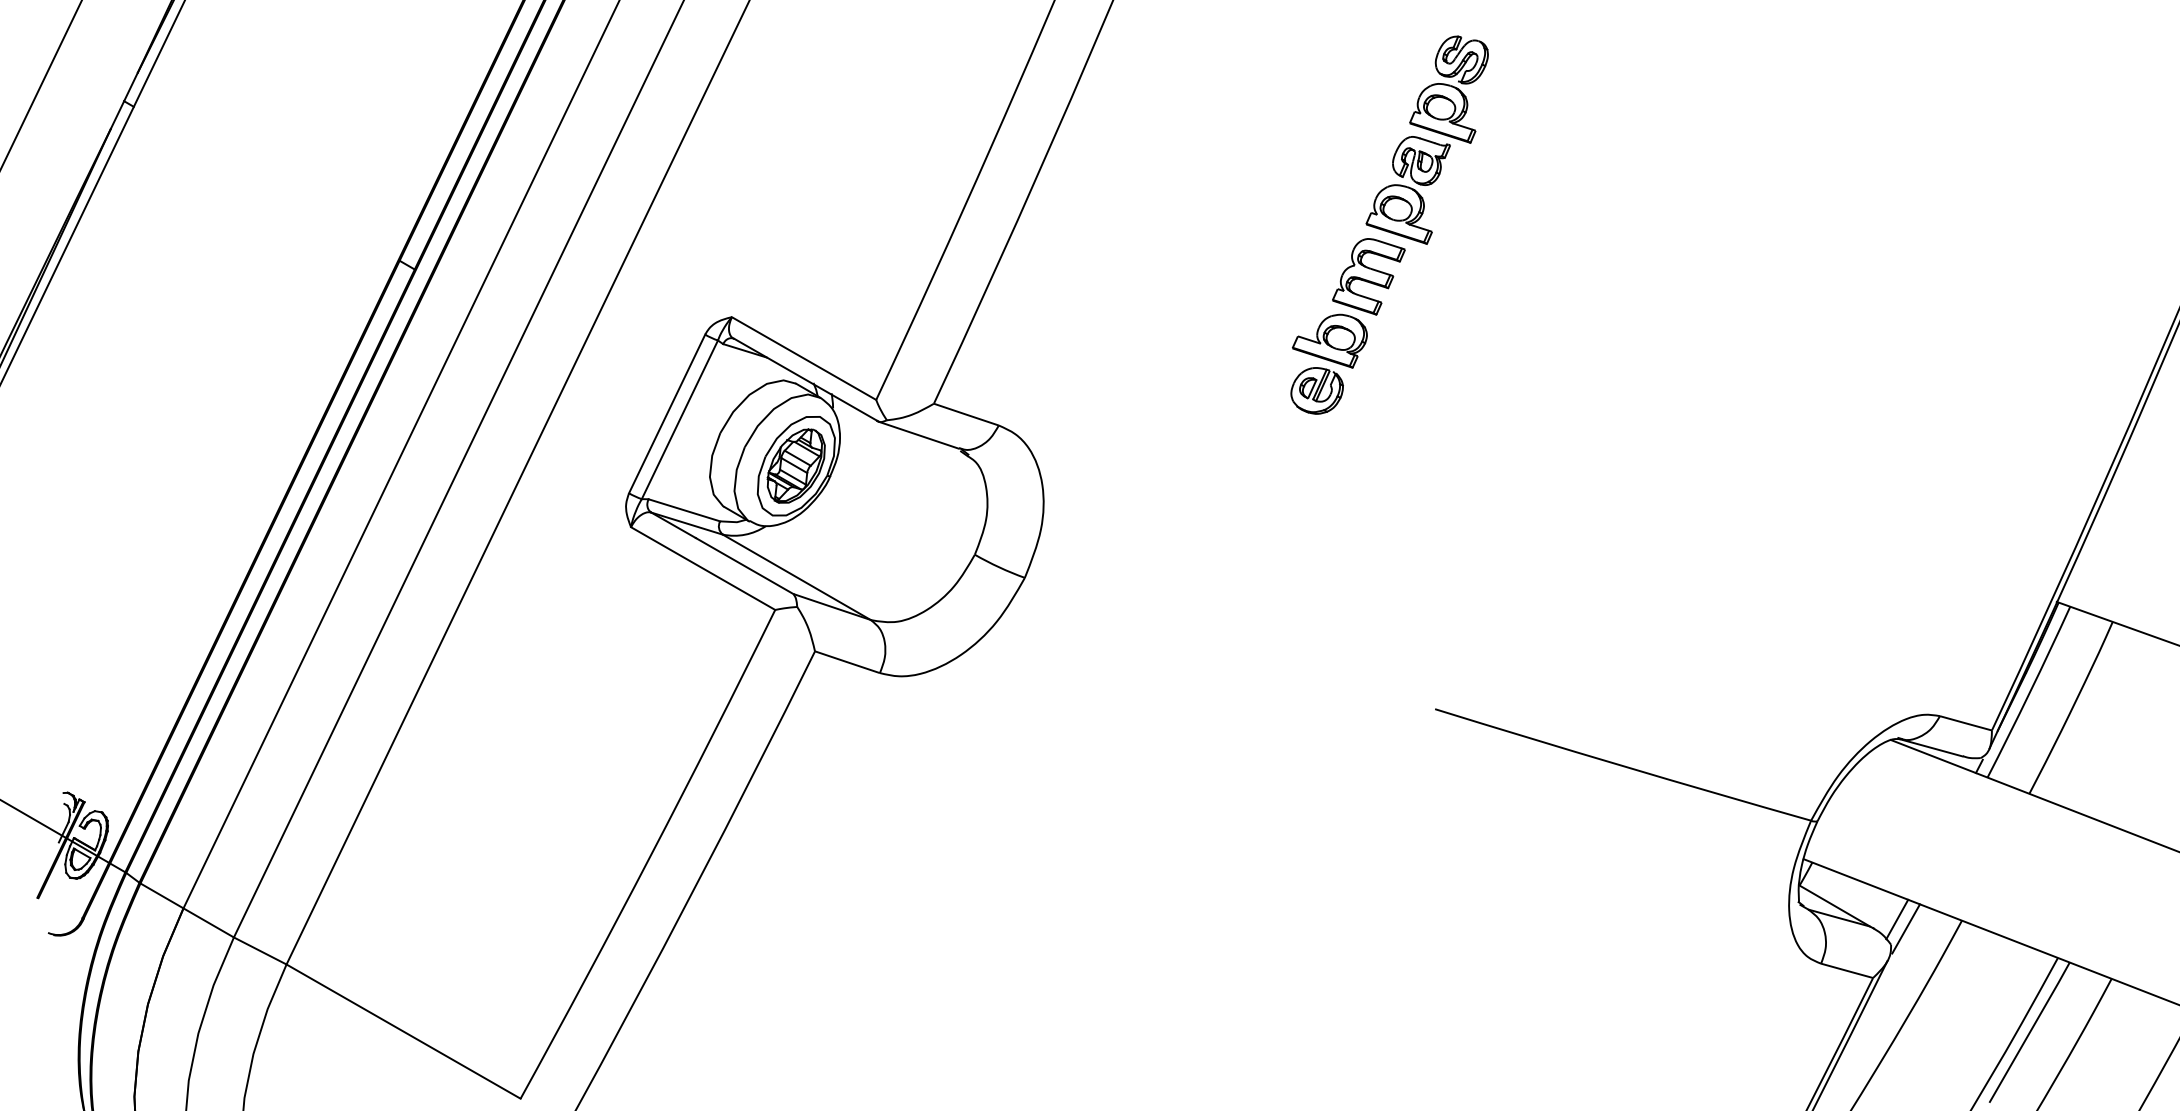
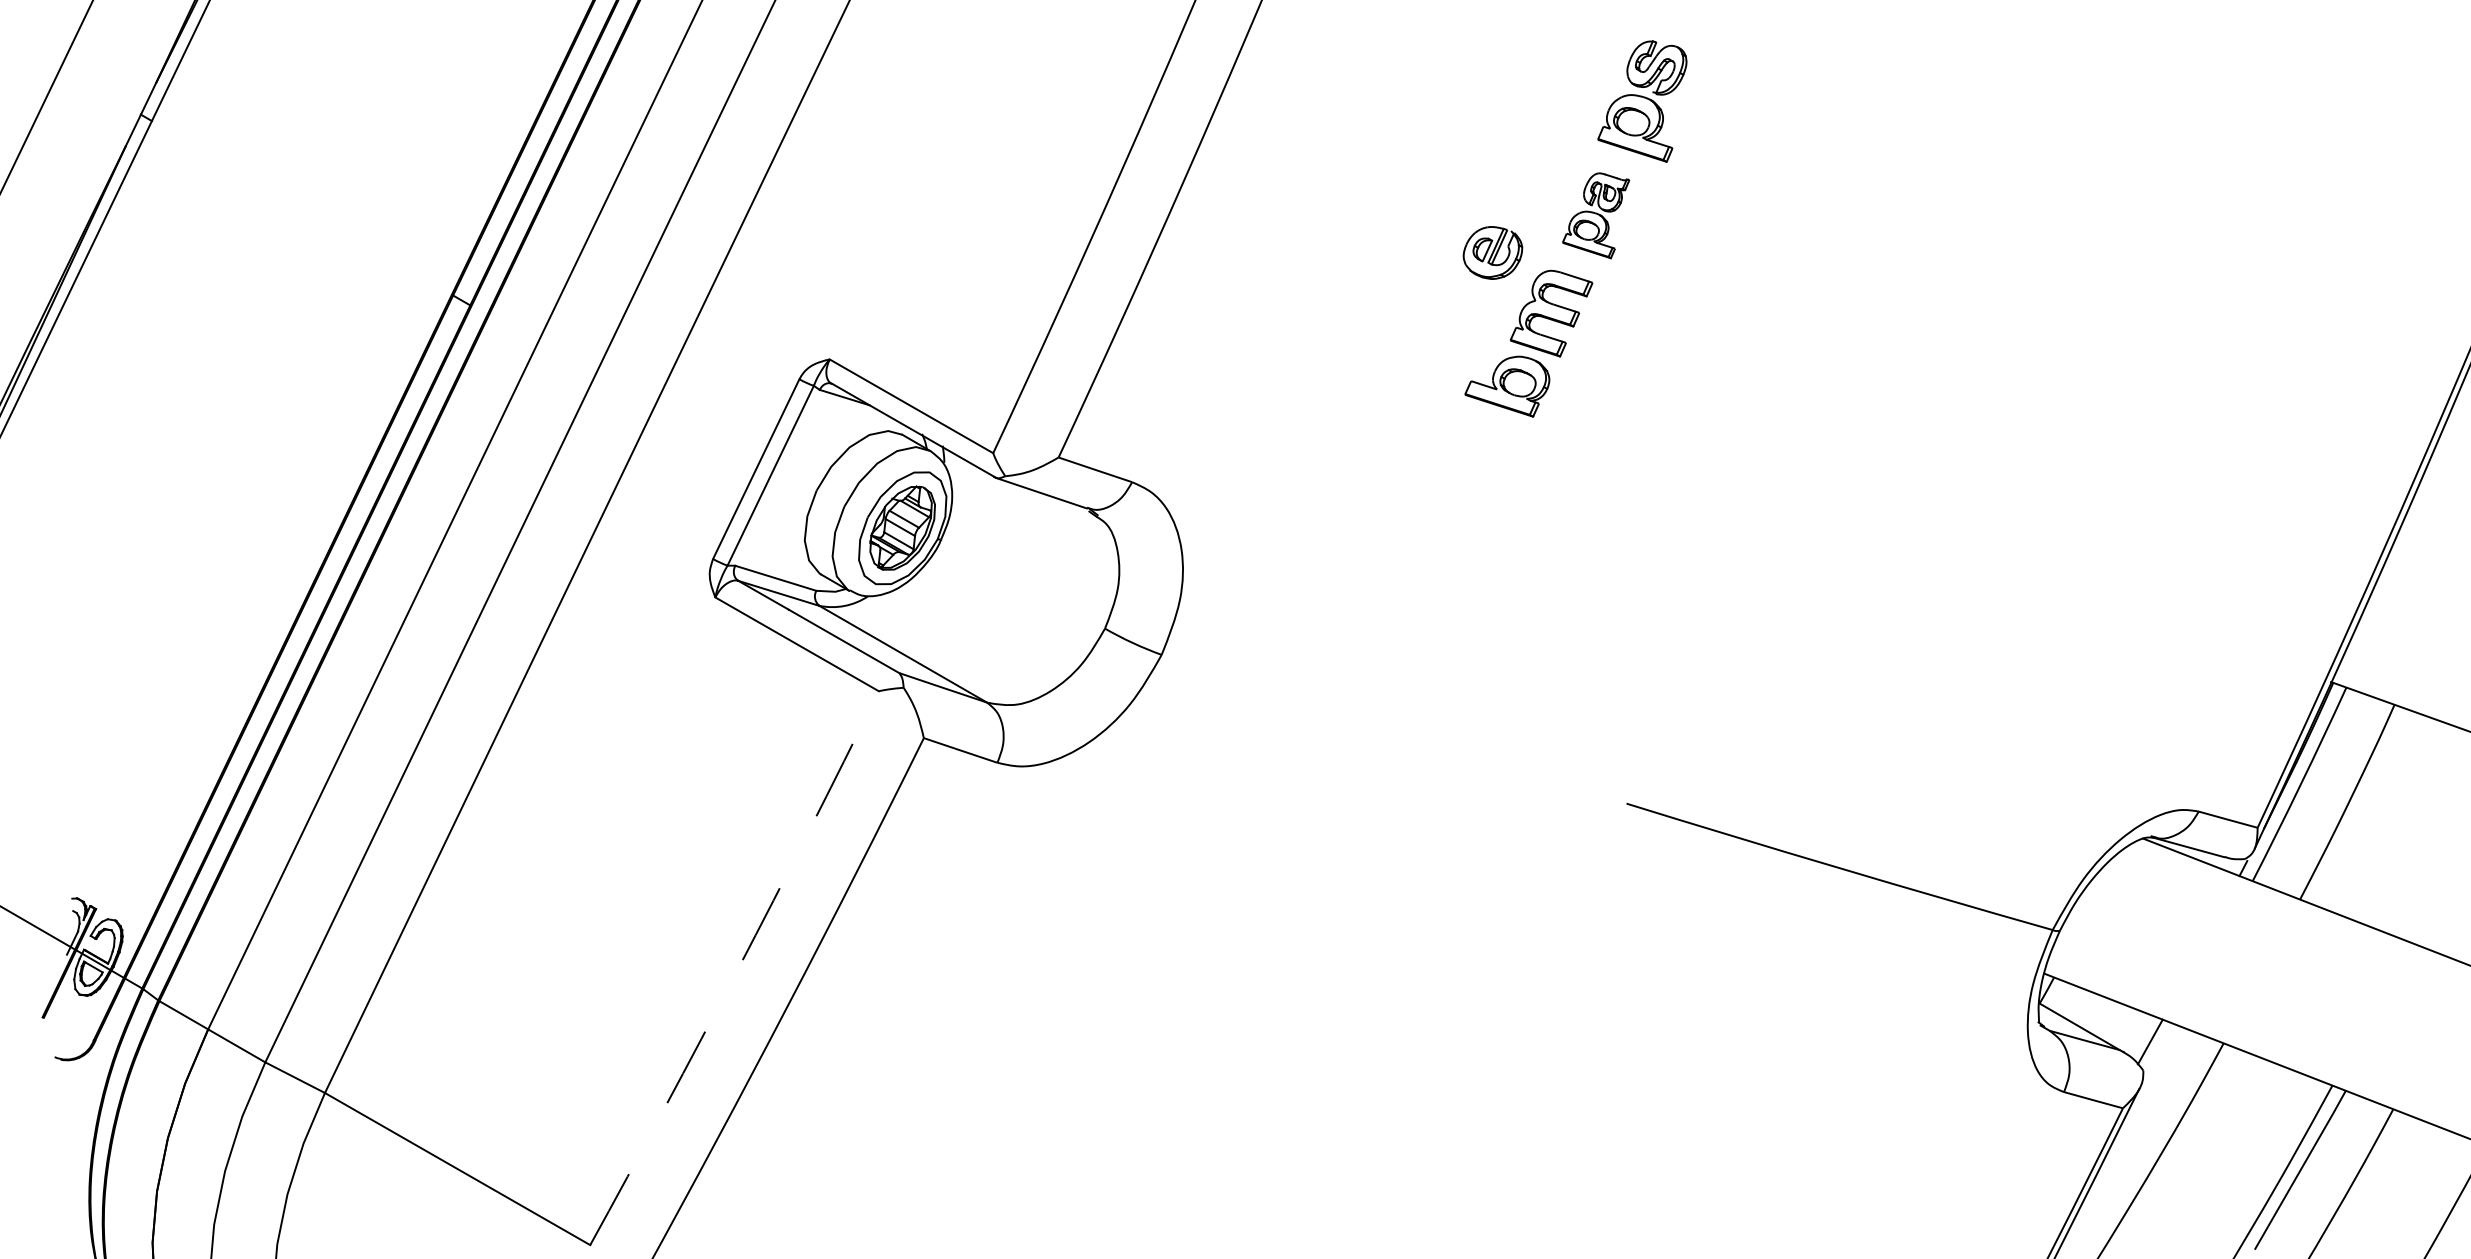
part: (1407, 190) -> (1595, 215), size x0.7
part: (1316, 390) -> (1492, 252), moved
arc: (650, 855) -> (737, 969), solid -> dashed
line: (1906, 928) -> (2160, 1052), removed

